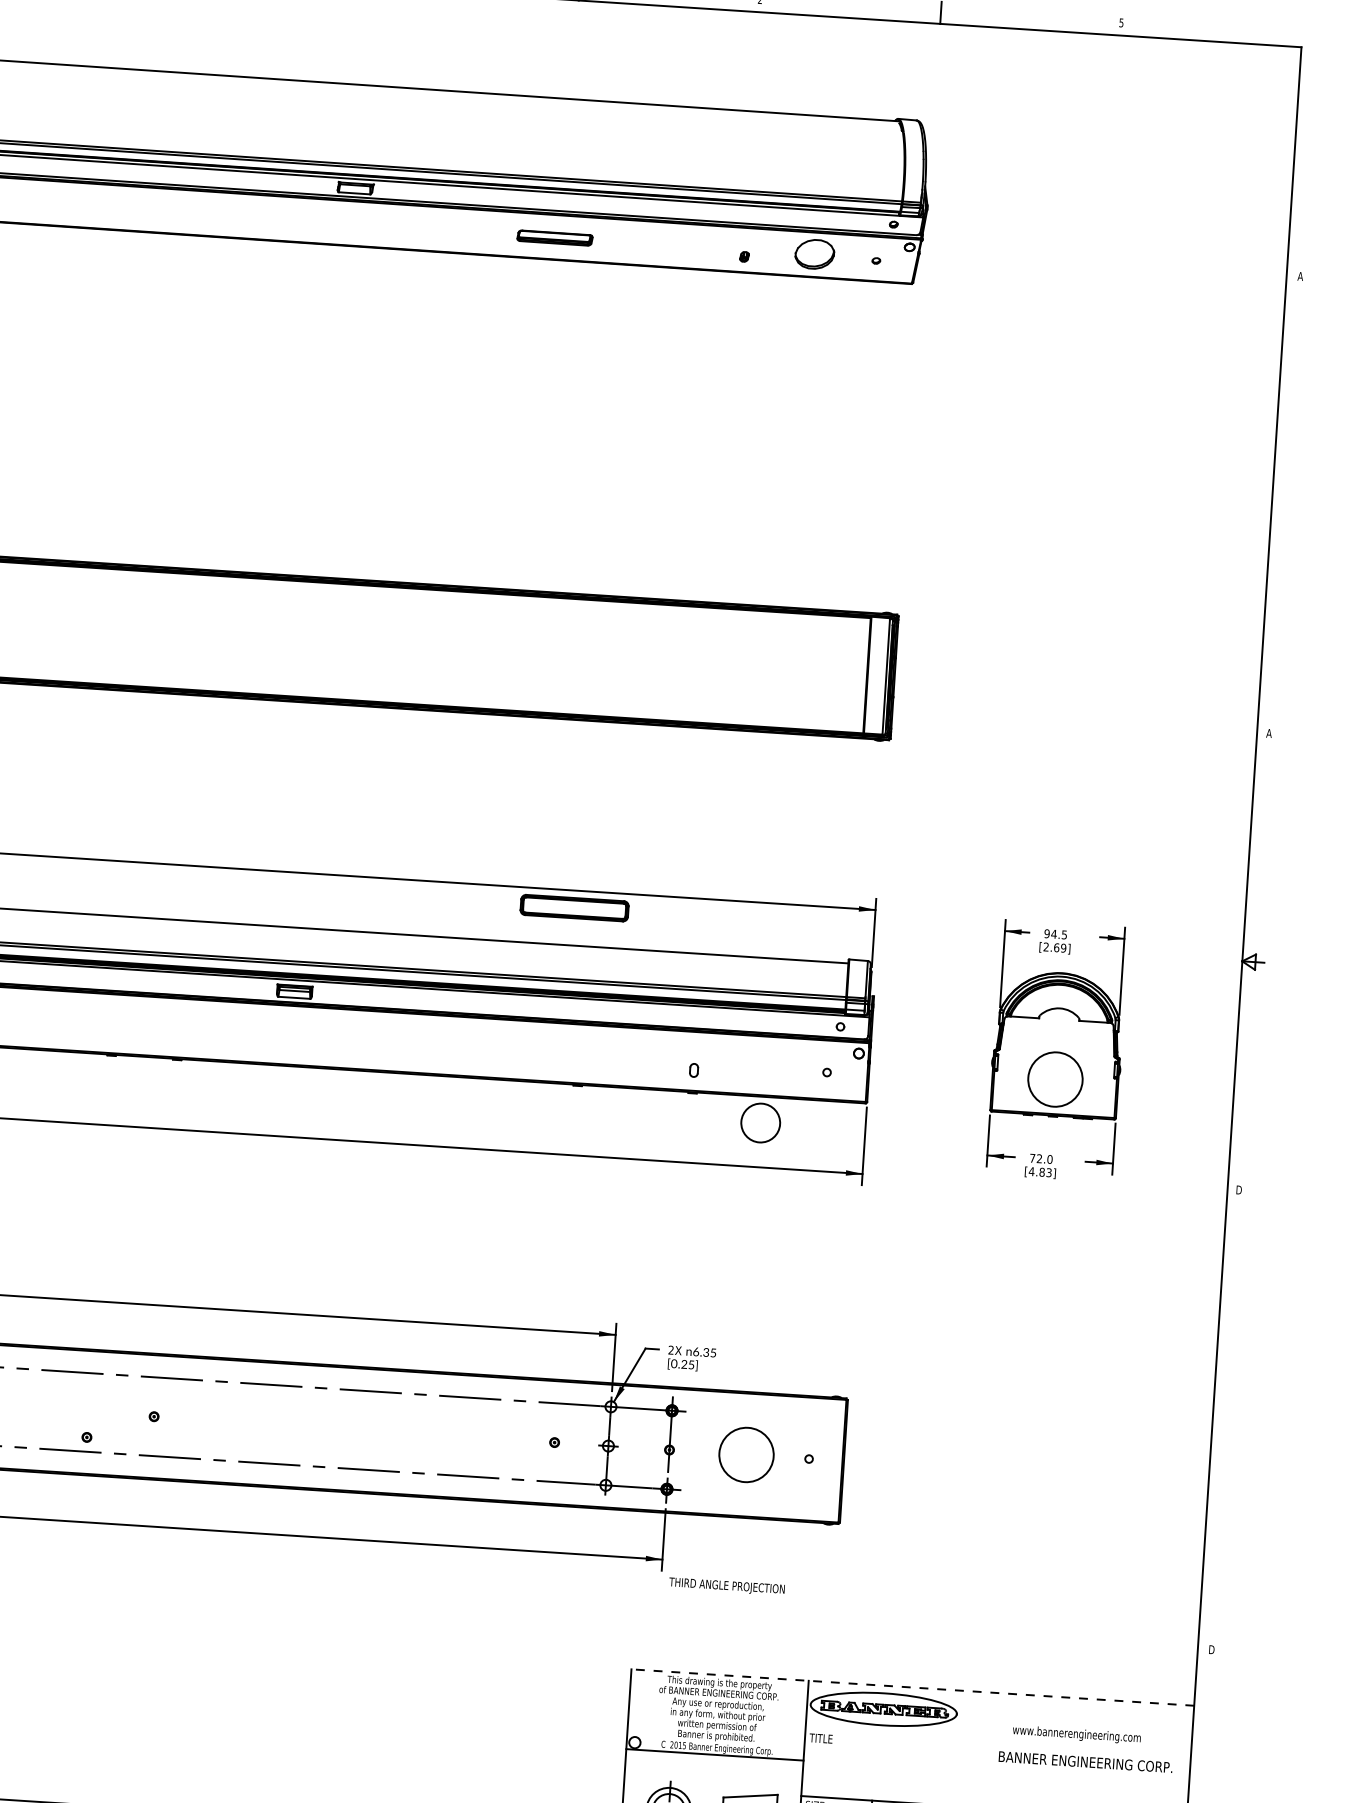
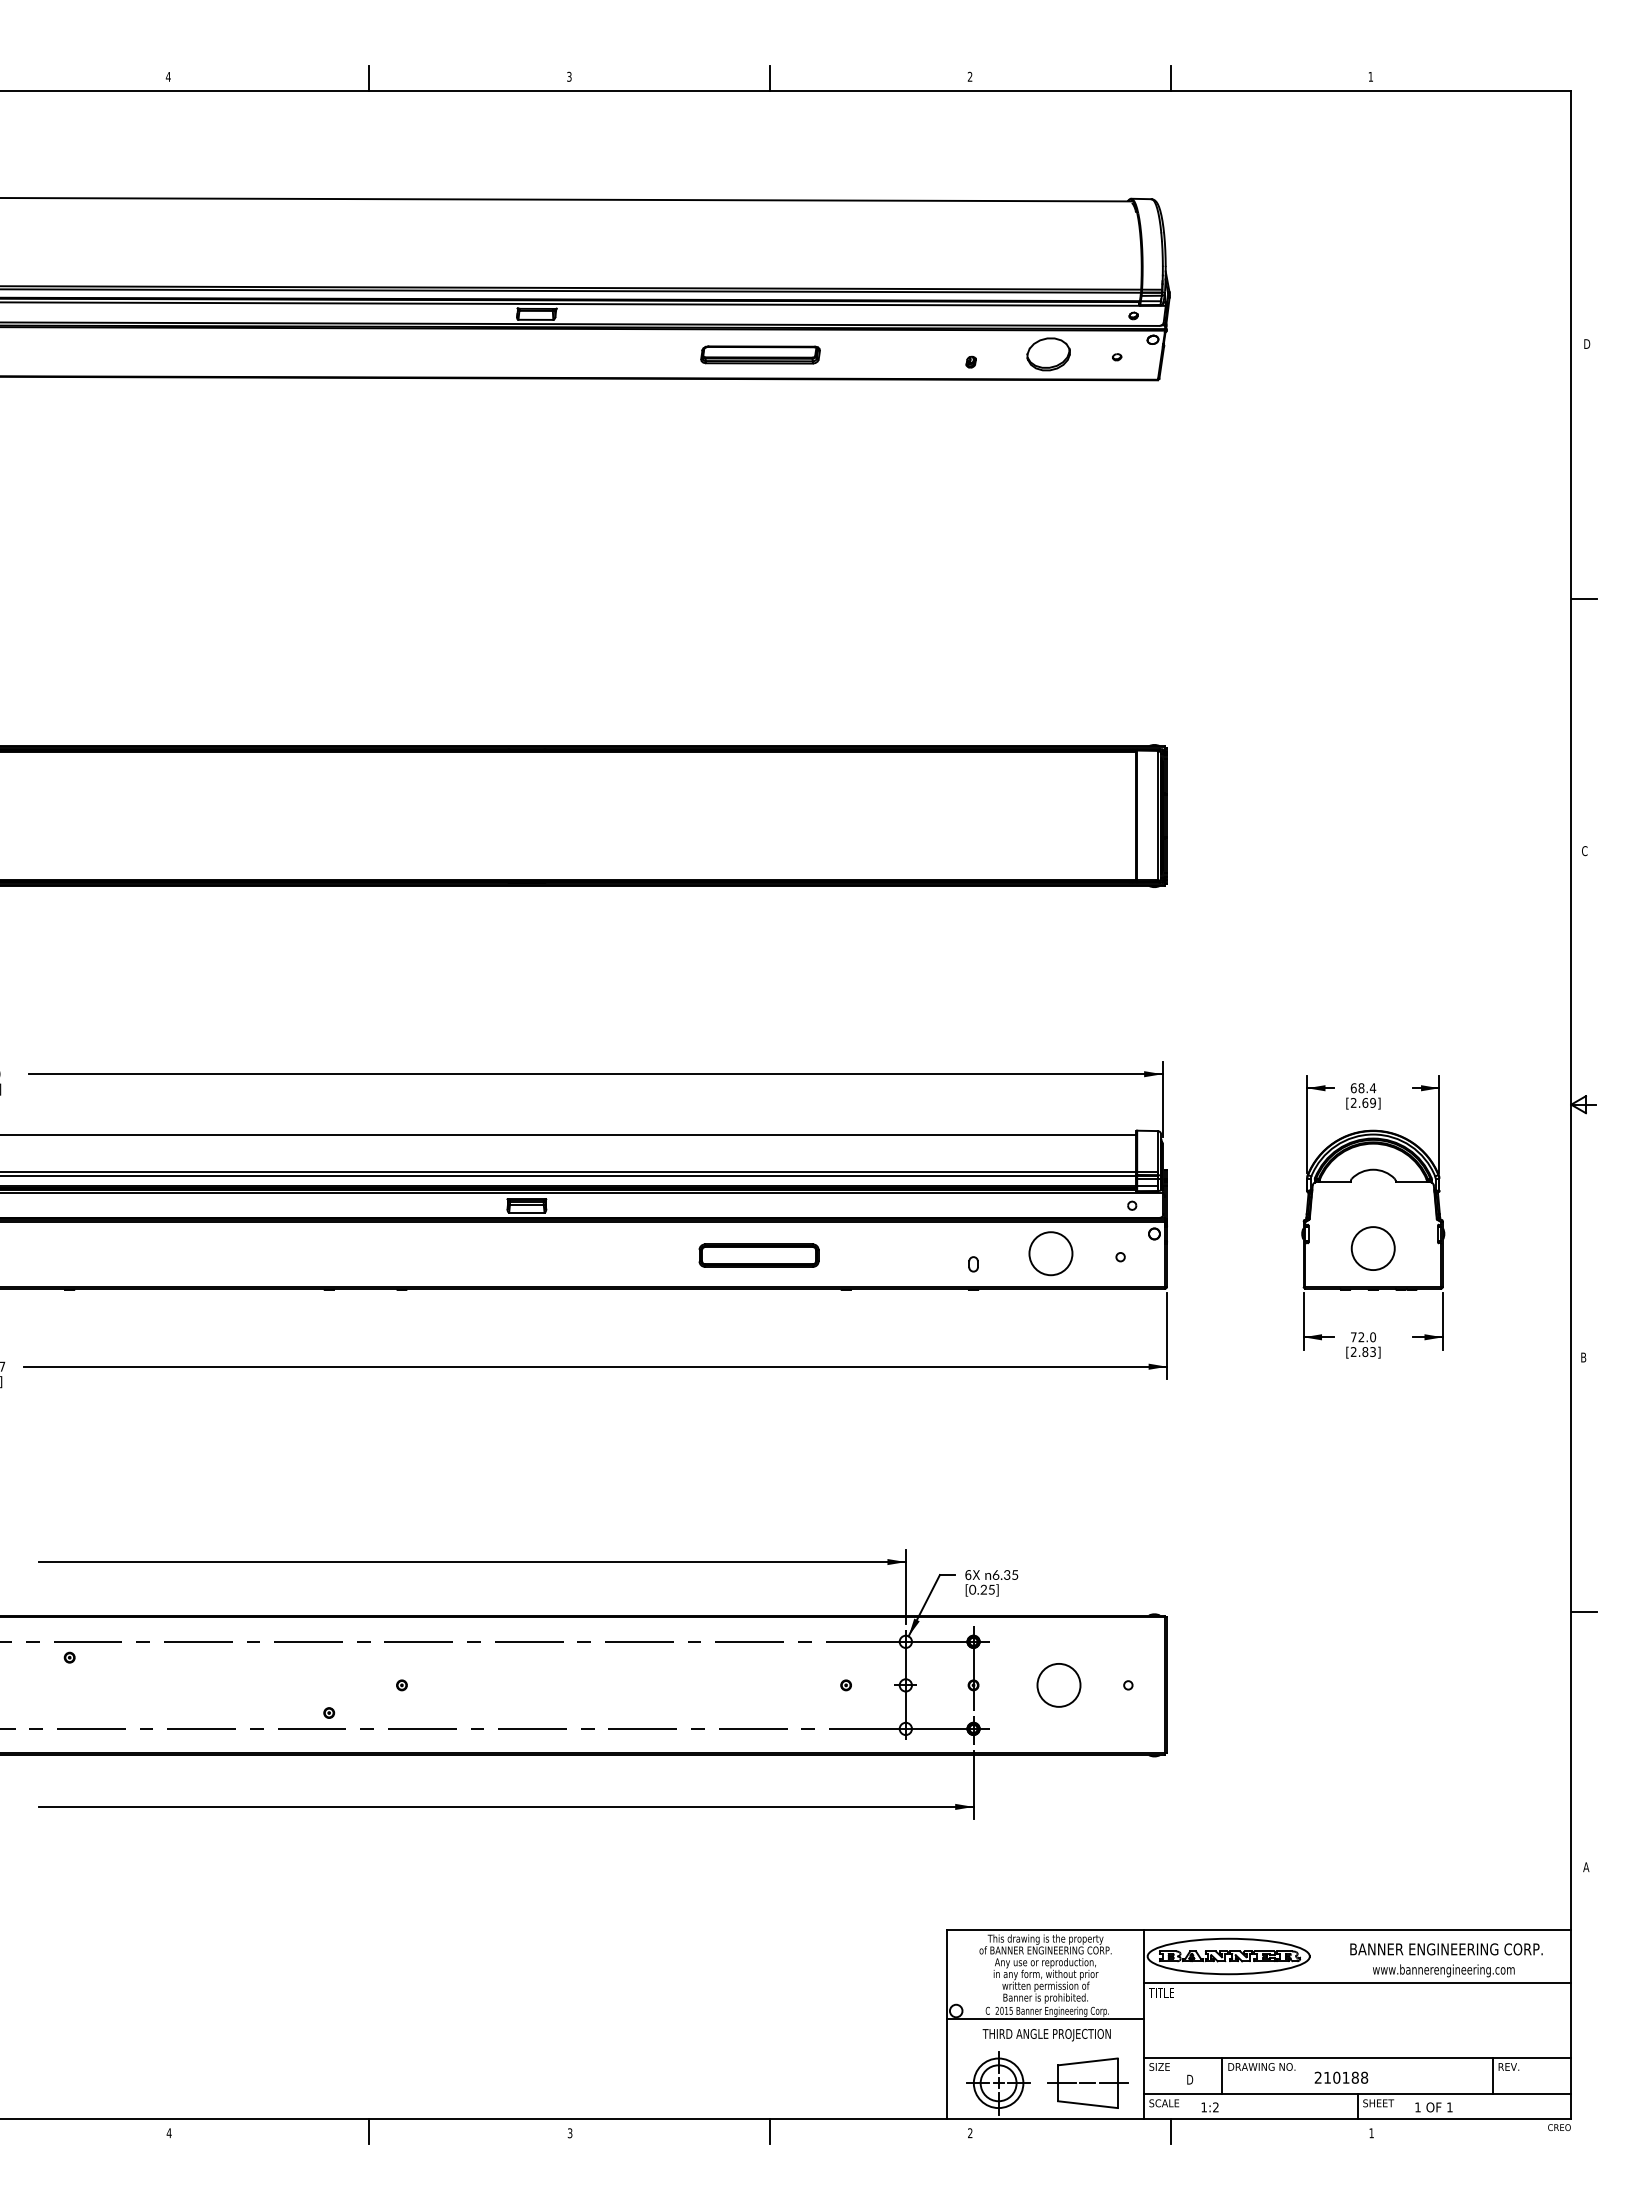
text: (1121, 22) -> (1370, 76), 5 -> 1
part: (555, 237) -> (760, 354), size x1.43
text: (1300, 275) -> (1586, 343), A -> D
line: (1283, 505) -> (1584, 598), added
text: (1268, 733) -> (1584, 851), A -> C
part: (574, 907) -> (758, 1255), moved
text: (1055, 934) -> (1363, 1088), 94.5 -> 68.4
circle: (1054, 1079) -> (1372, 1248), size x0.71
circle: (760, 1122) -> (1050, 1253), moved
text: (1031, 1171) -> (1353, 1351), [4.83] -> [2.83]
text: (1239, 1190) -> (1584, 1357), D -> B
text: (671, 1350) -> (968, 1575), 2X -> 6X
line: (1224, 1419) -> (1584, 1611), added
circle: (746, 1455) -> (1058, 1685), size x0.71
text: (726, 1586) -> (1046, 2035), moved
text: (1211, 1649) -> (1586, 1867), D -> A
line: (912, 1687) -> (1258, 1930), dashed -> solid
line: (998, 1741) -> (1357, 1983), added
text: (1085, 1762) -> (1446, 1949), moved

